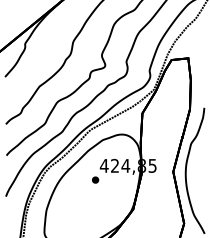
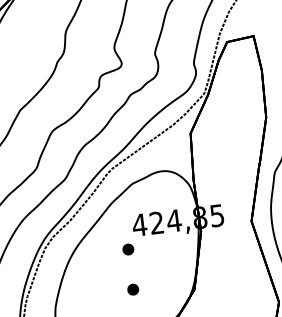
part: (95, 204) -> (132, 288), added

